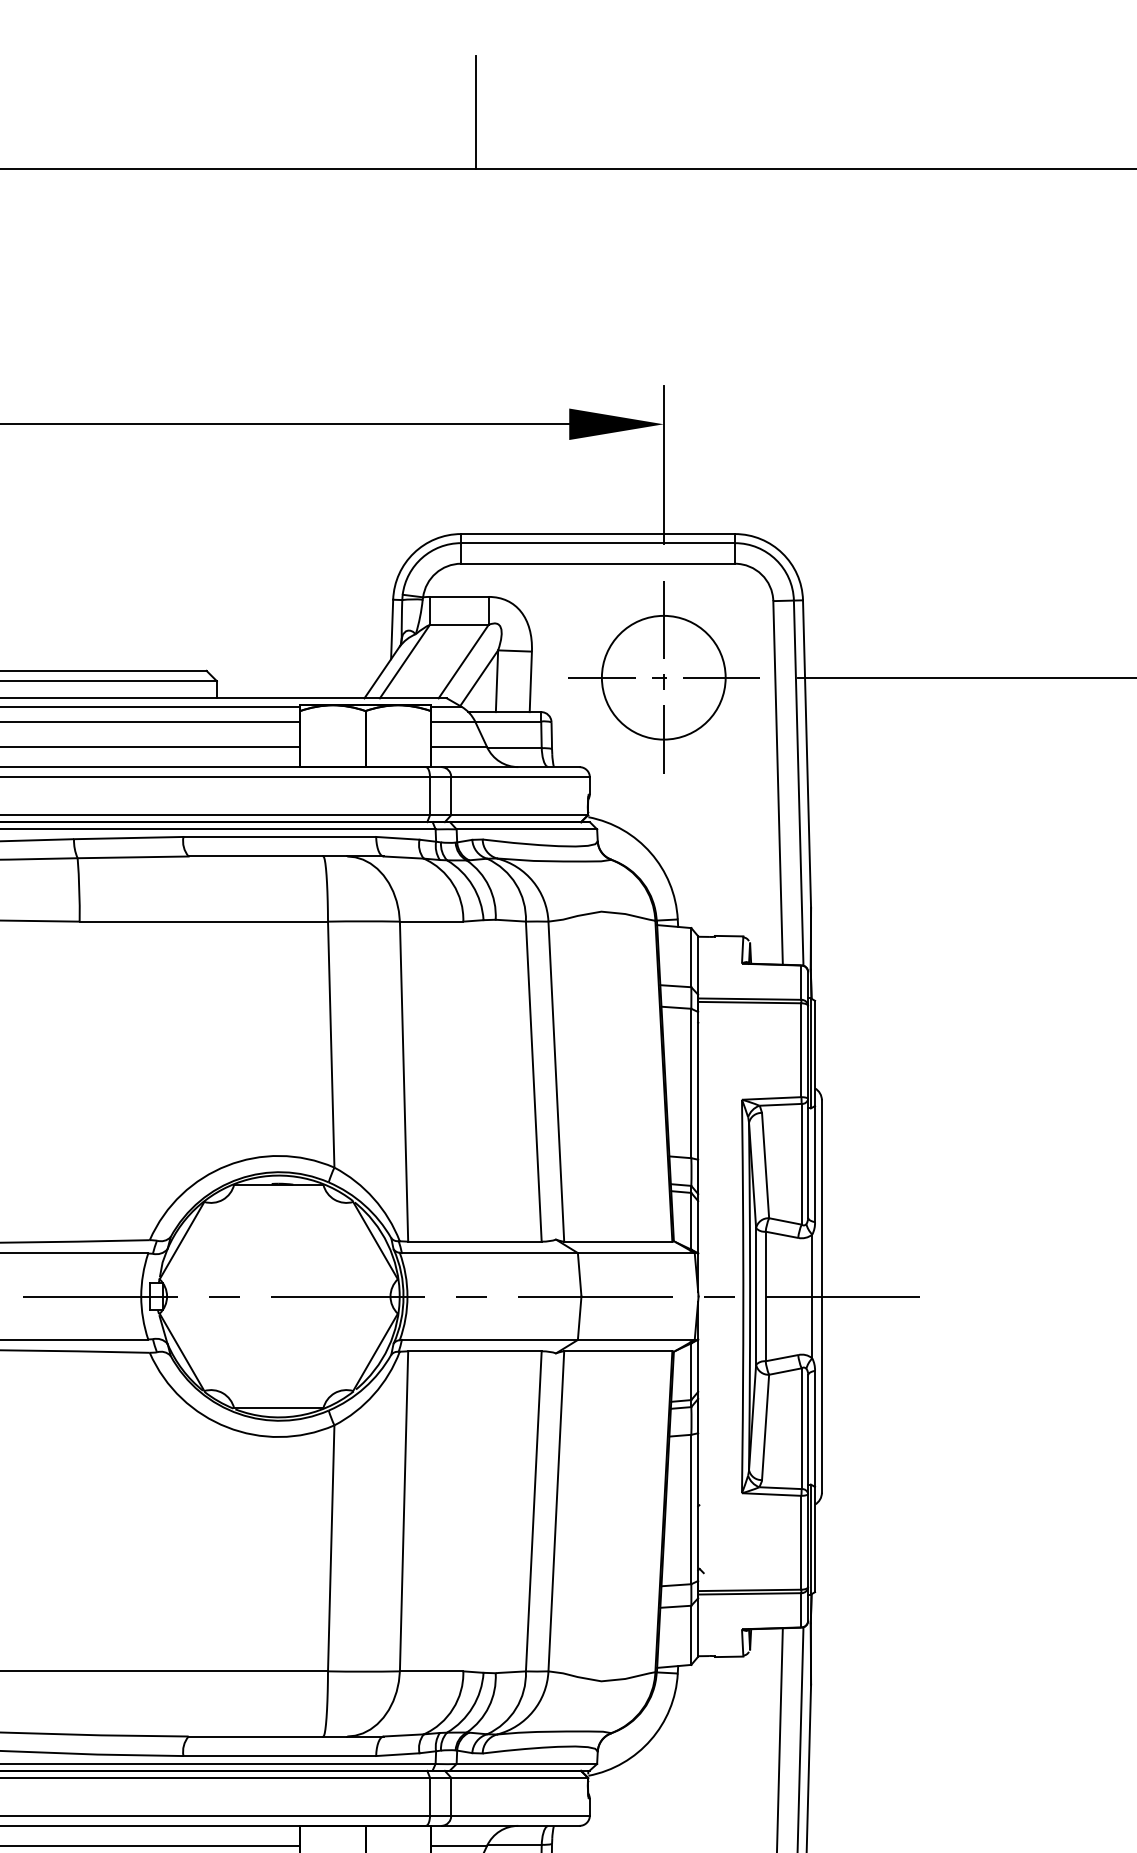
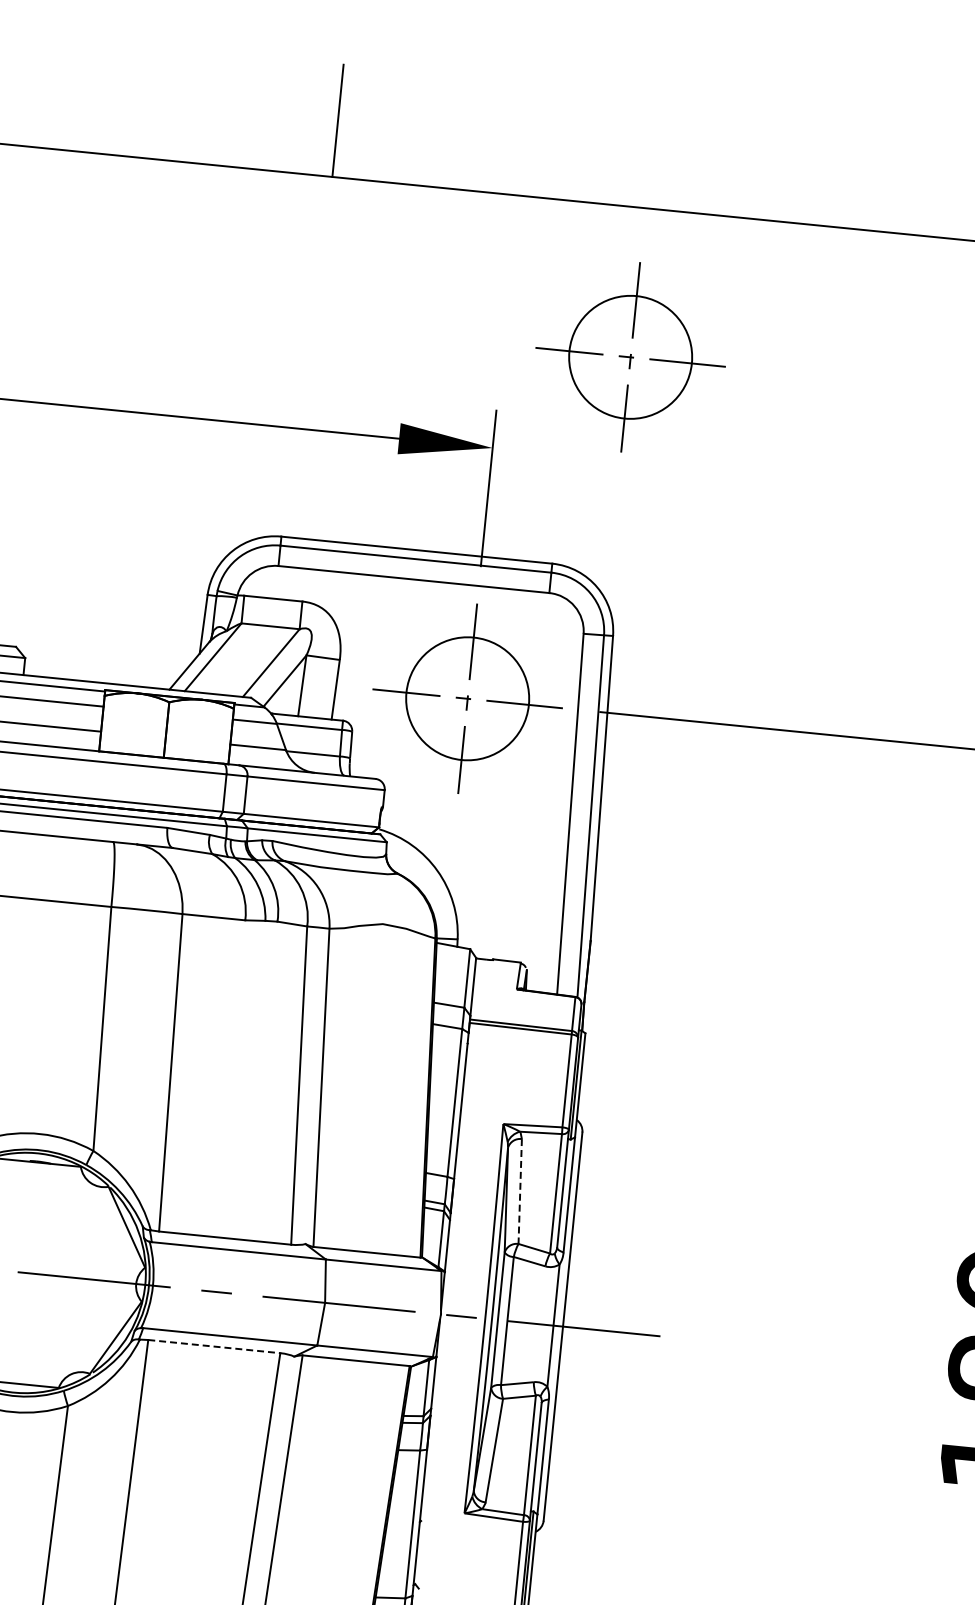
part: (792, 319) -> (630, 357), added
line: (765, 1165) -> (520, 1191), solid -> dashed
line: (474, 1351) -> (213, 1346), solid -> dashed

